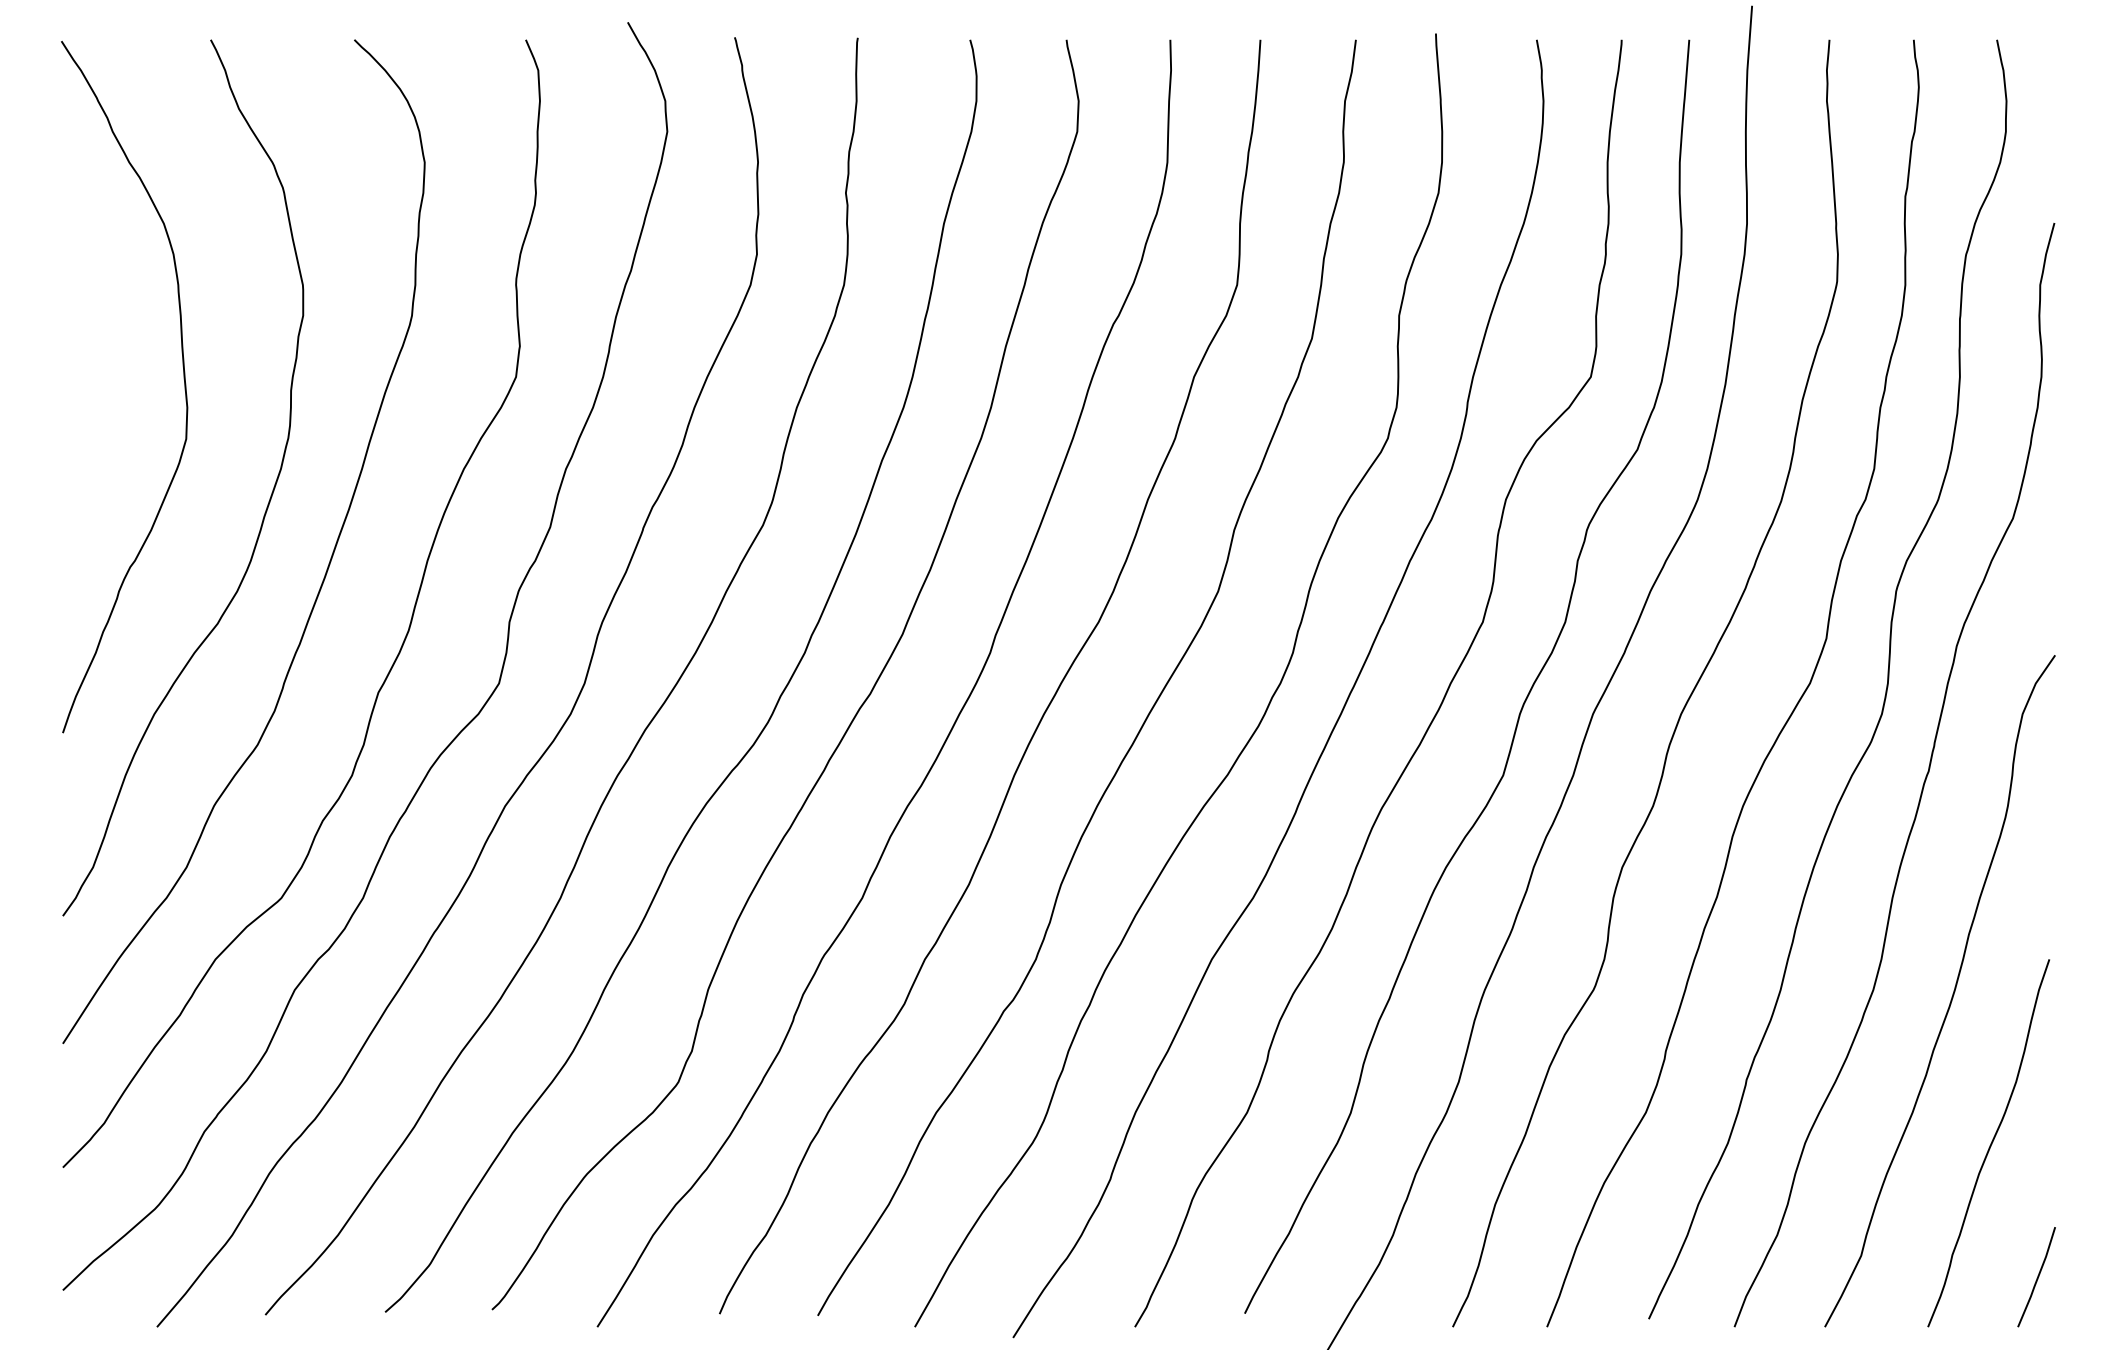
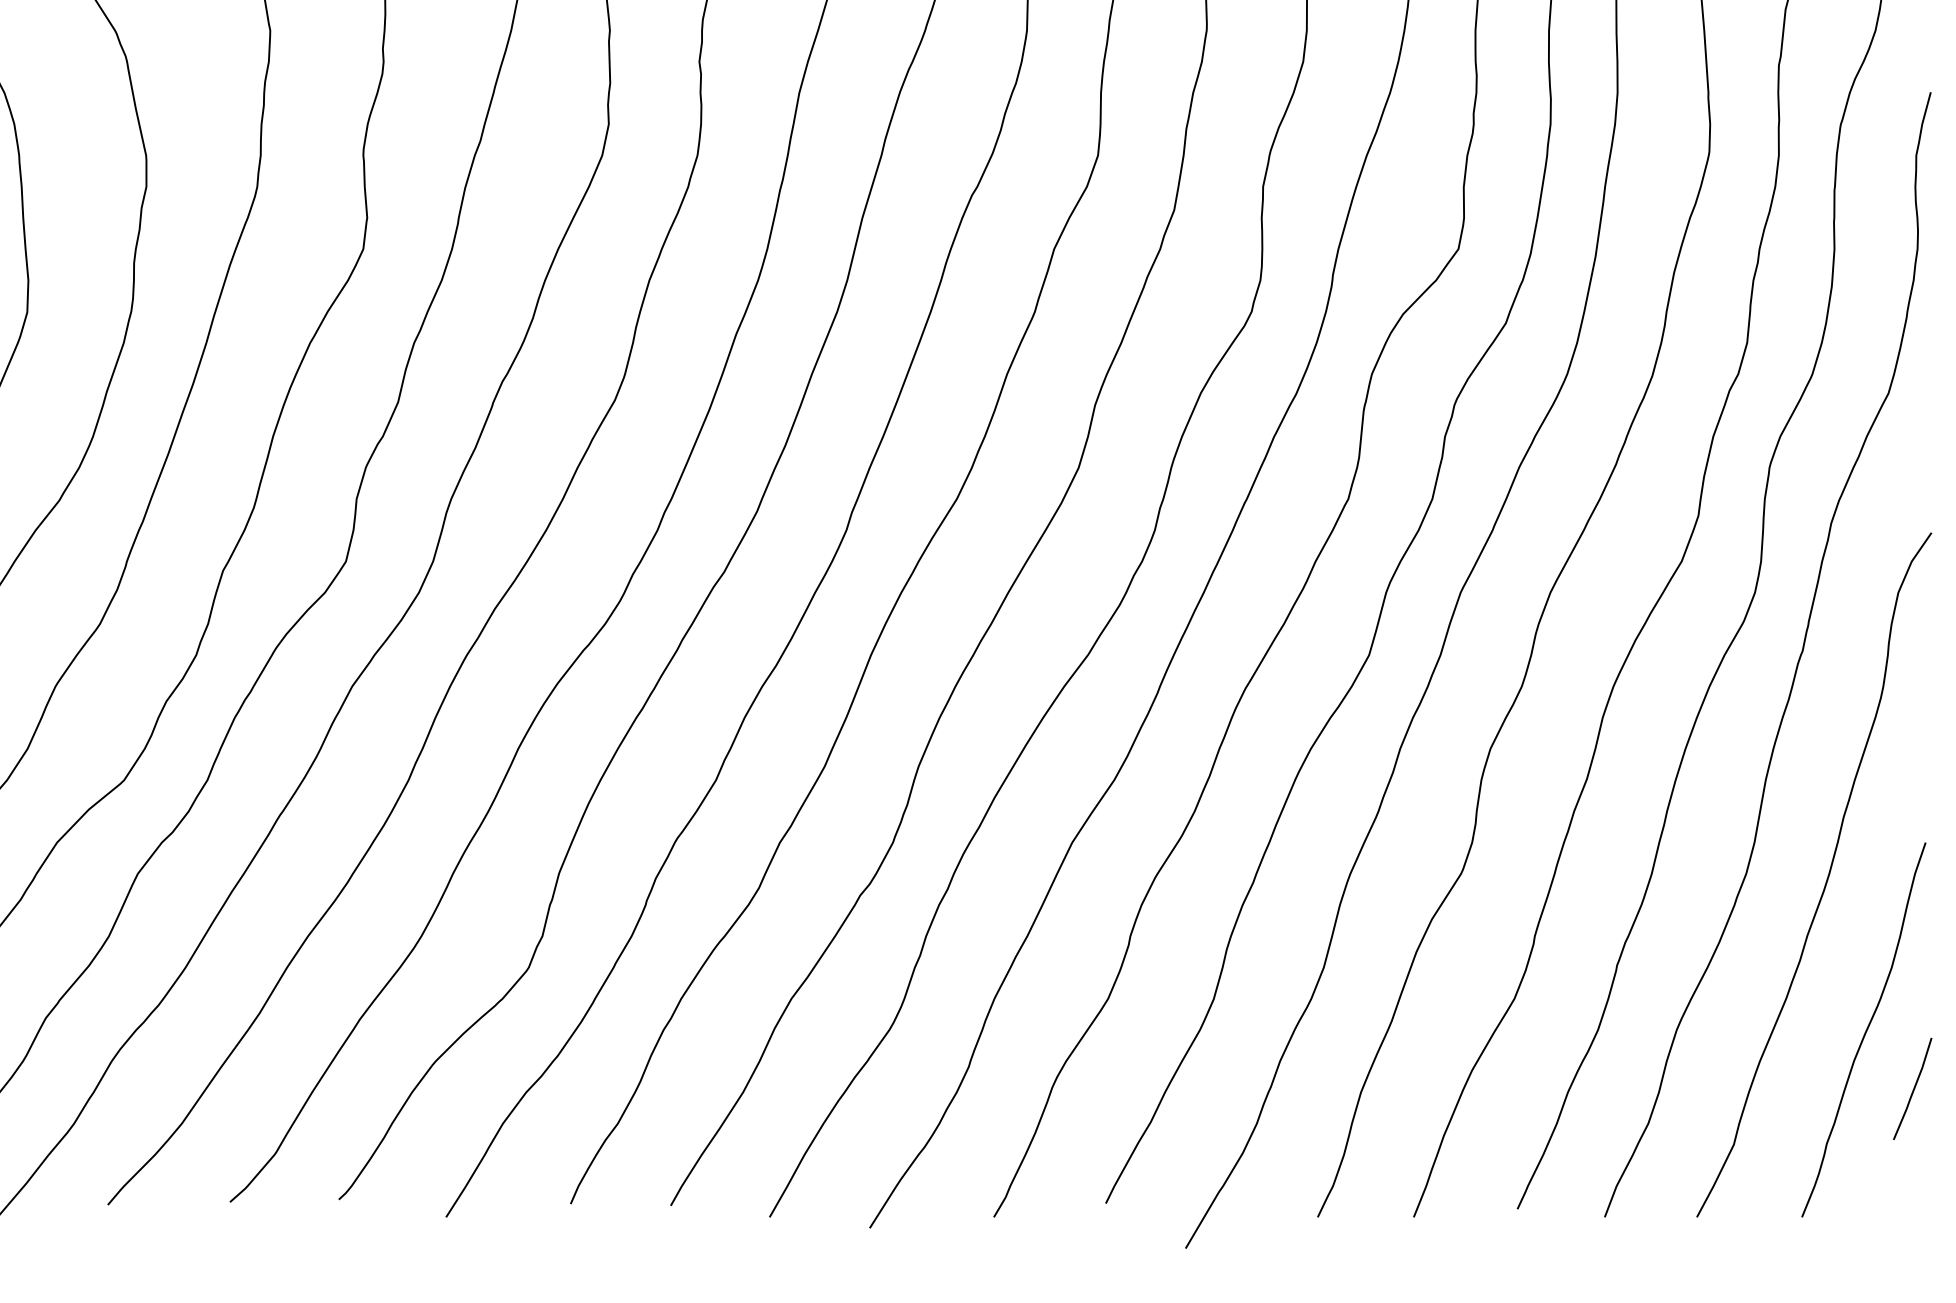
line: (2037, 1277) -> (1913, 1089), moved

